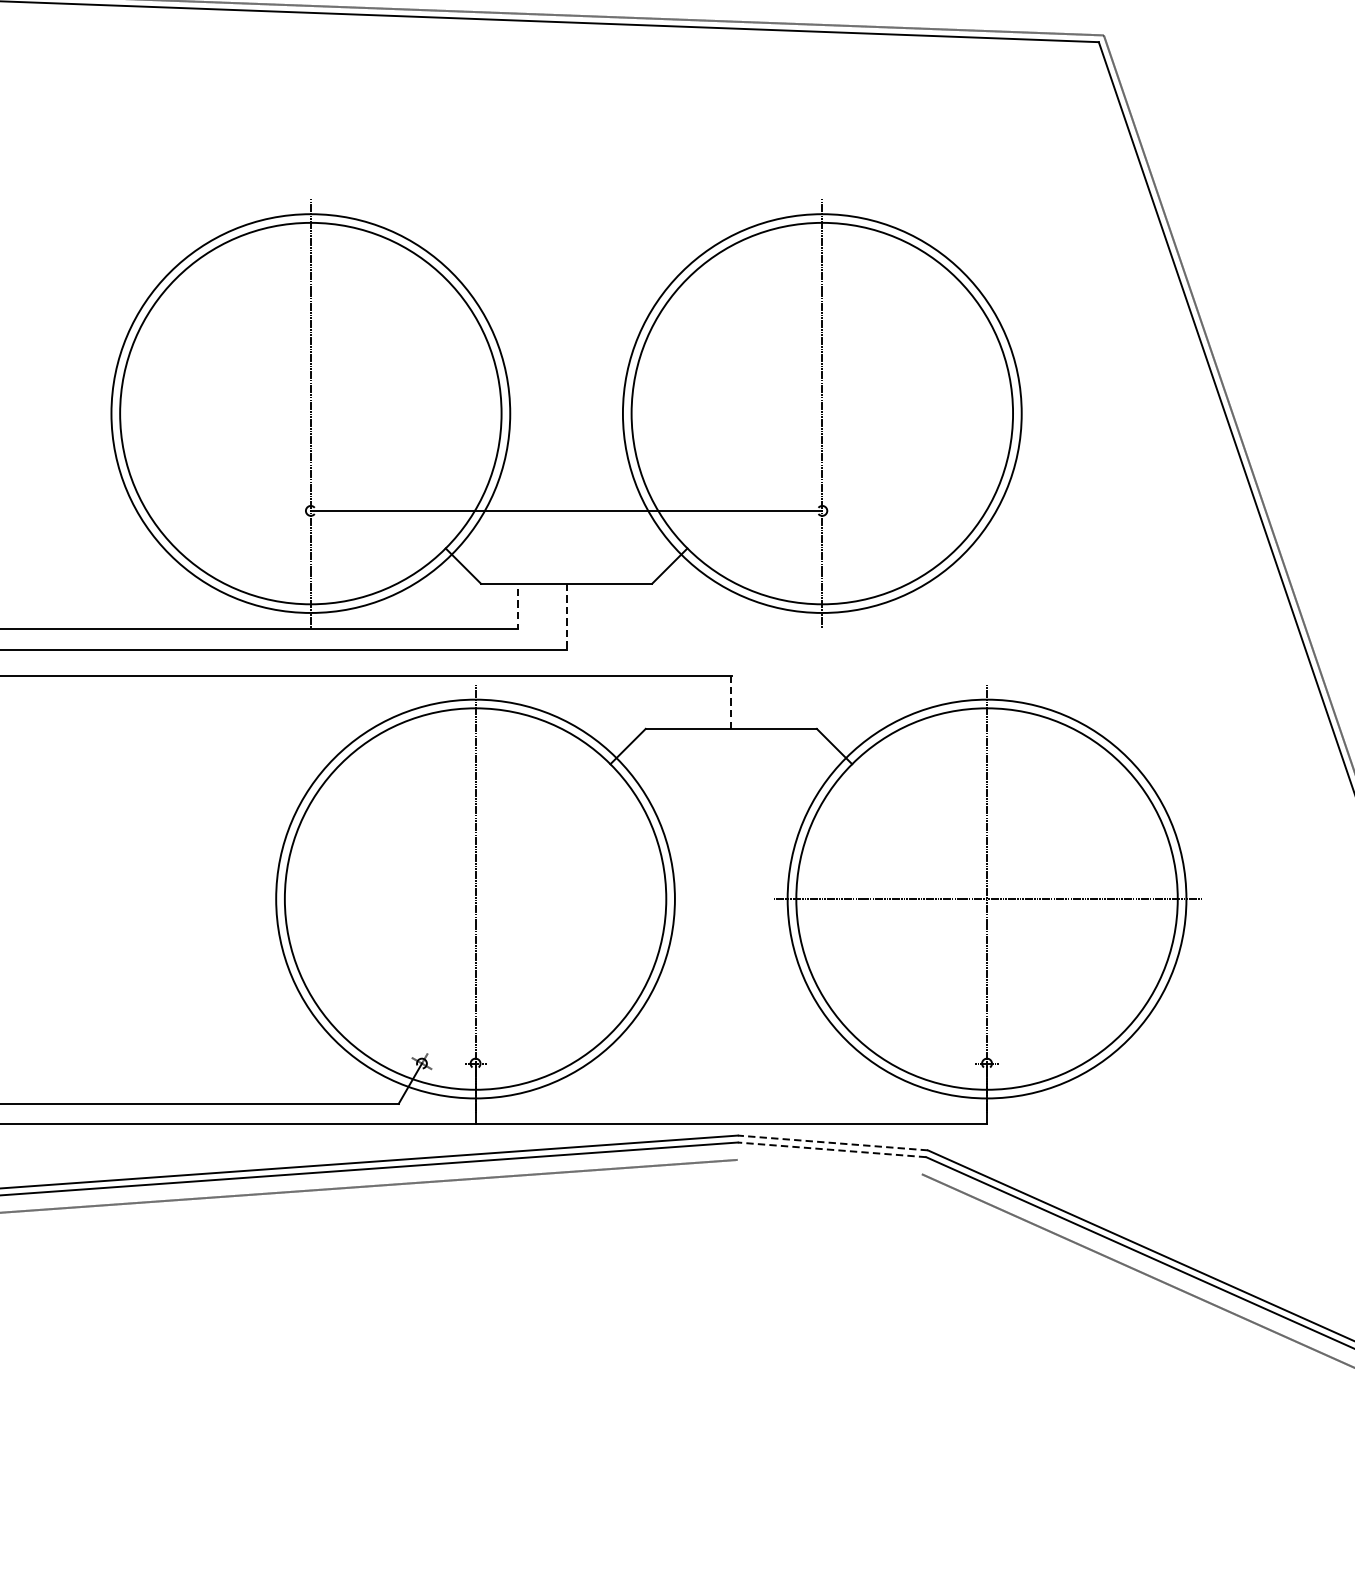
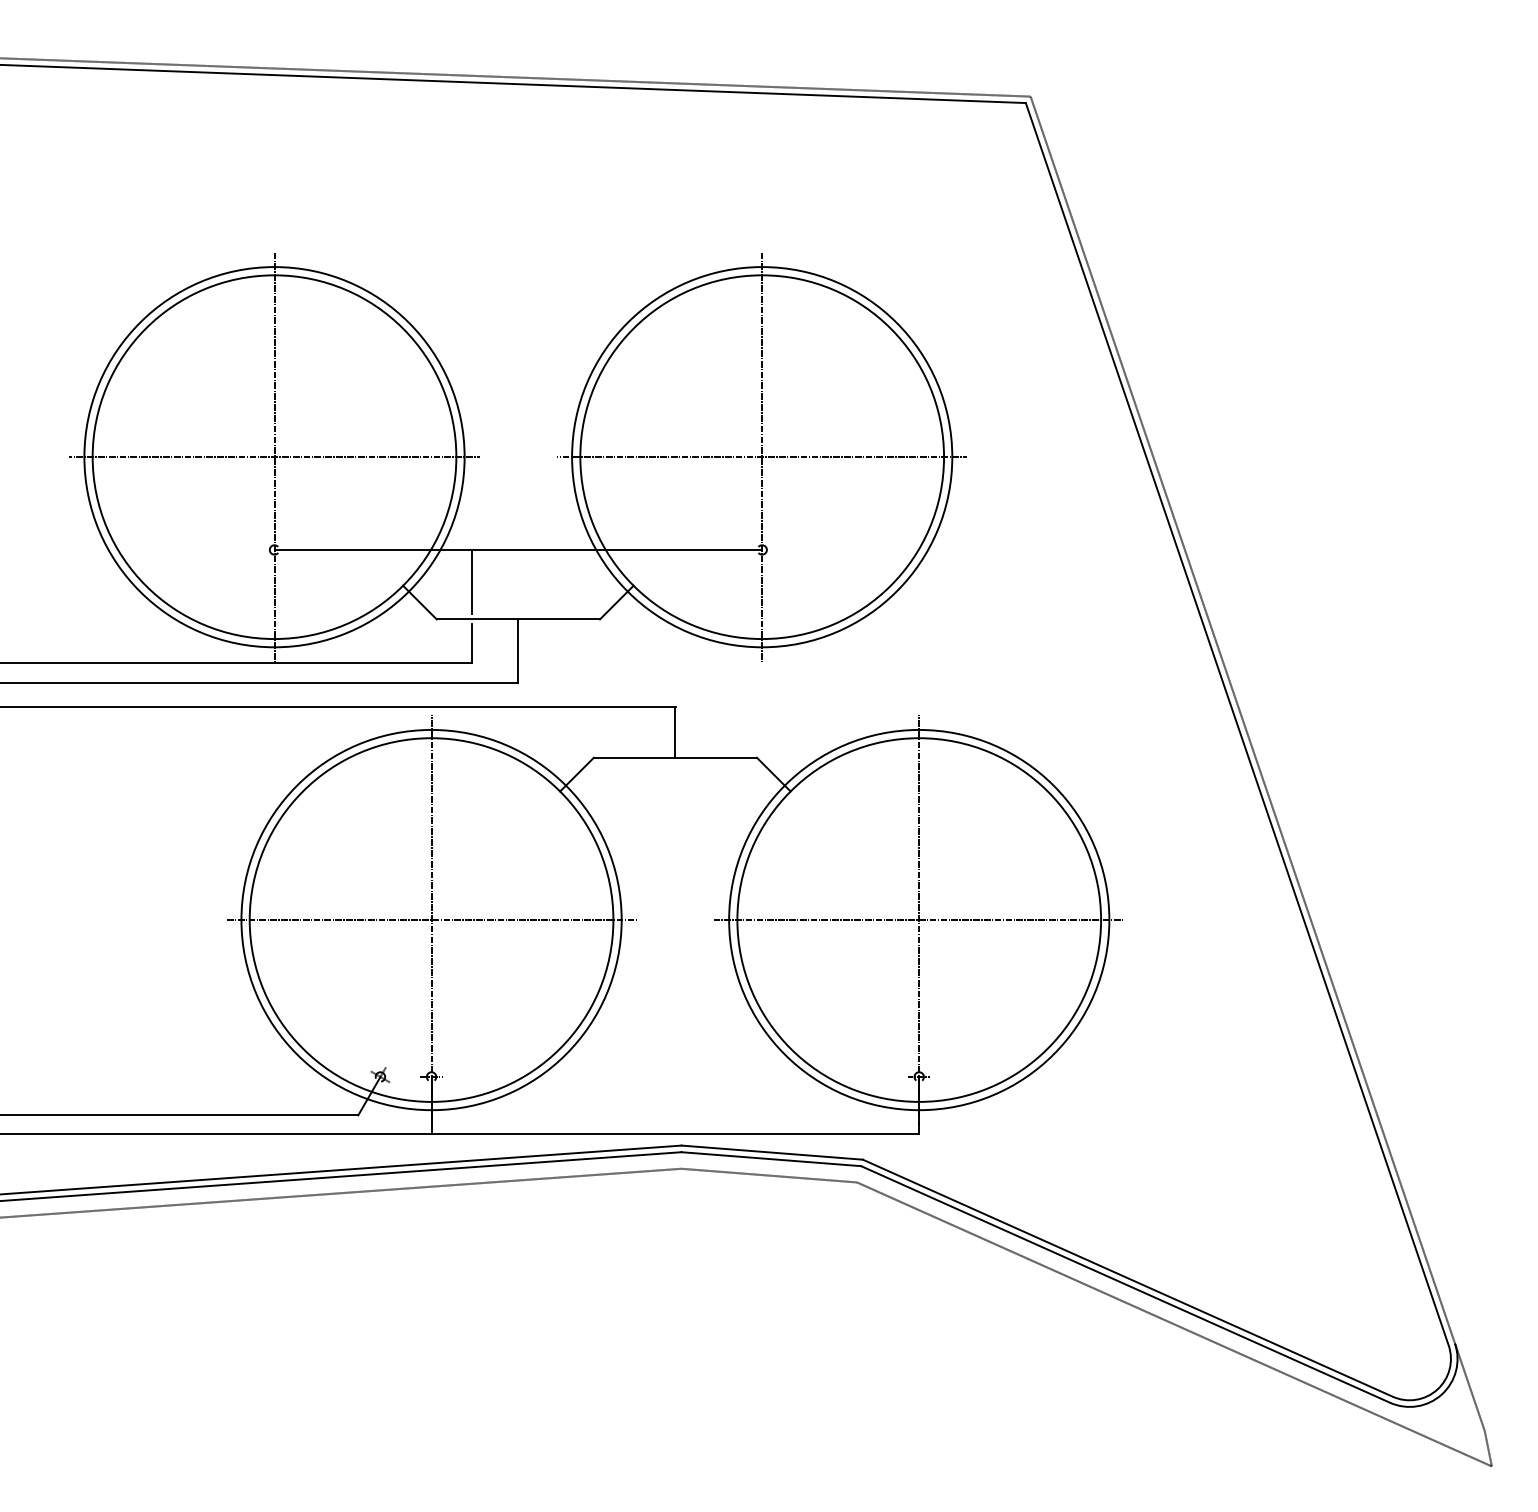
line: (310, 413) -> (274, 457), added
line: (821, 413) -> (761, 457), added
line: (517, 543) -> (471, 581), added
line: (517, 610) -> (471, 644), dashed -> solid
line: (566, 617) -> (518, 651), dashed -> solid
line: (731, 702) -> (675, 732), dashed -> solid
line: (475, 899) -> (431, 920), added
line: (833, 1142) -> (772, 1152), dashed -> solid
line: (831, 1150) -> (770, 1159), dashed -> solid
line: (829, 1166) -> (769, 1175), added

